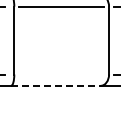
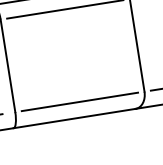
line: (61, 74) -> (79, 101), added
line: (56, 85) -> (75, 117), dashed -> solid

